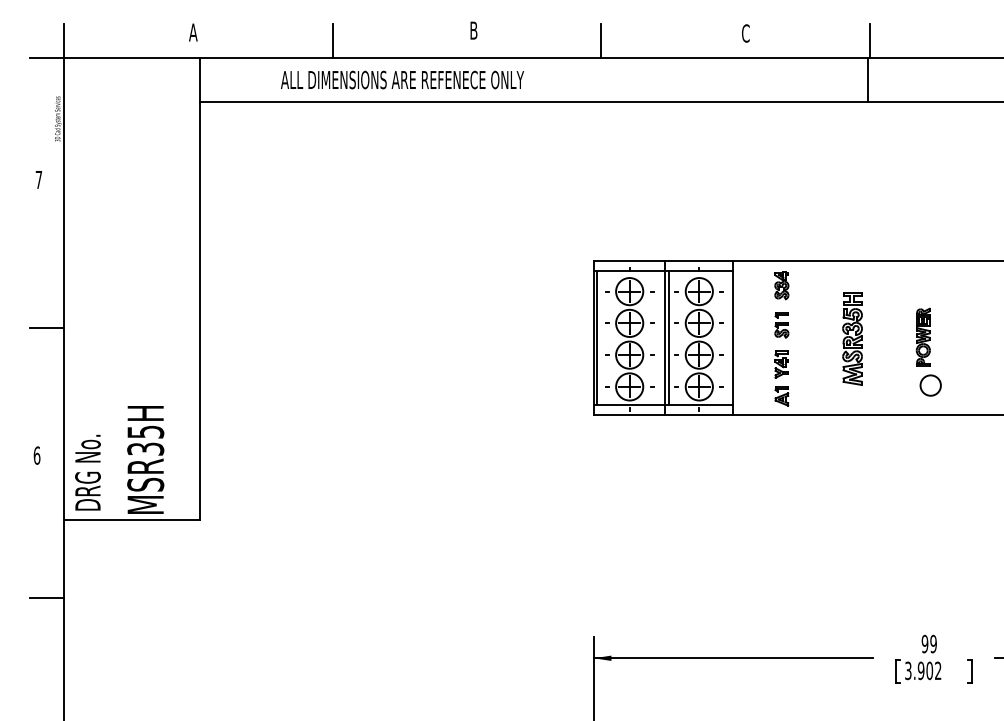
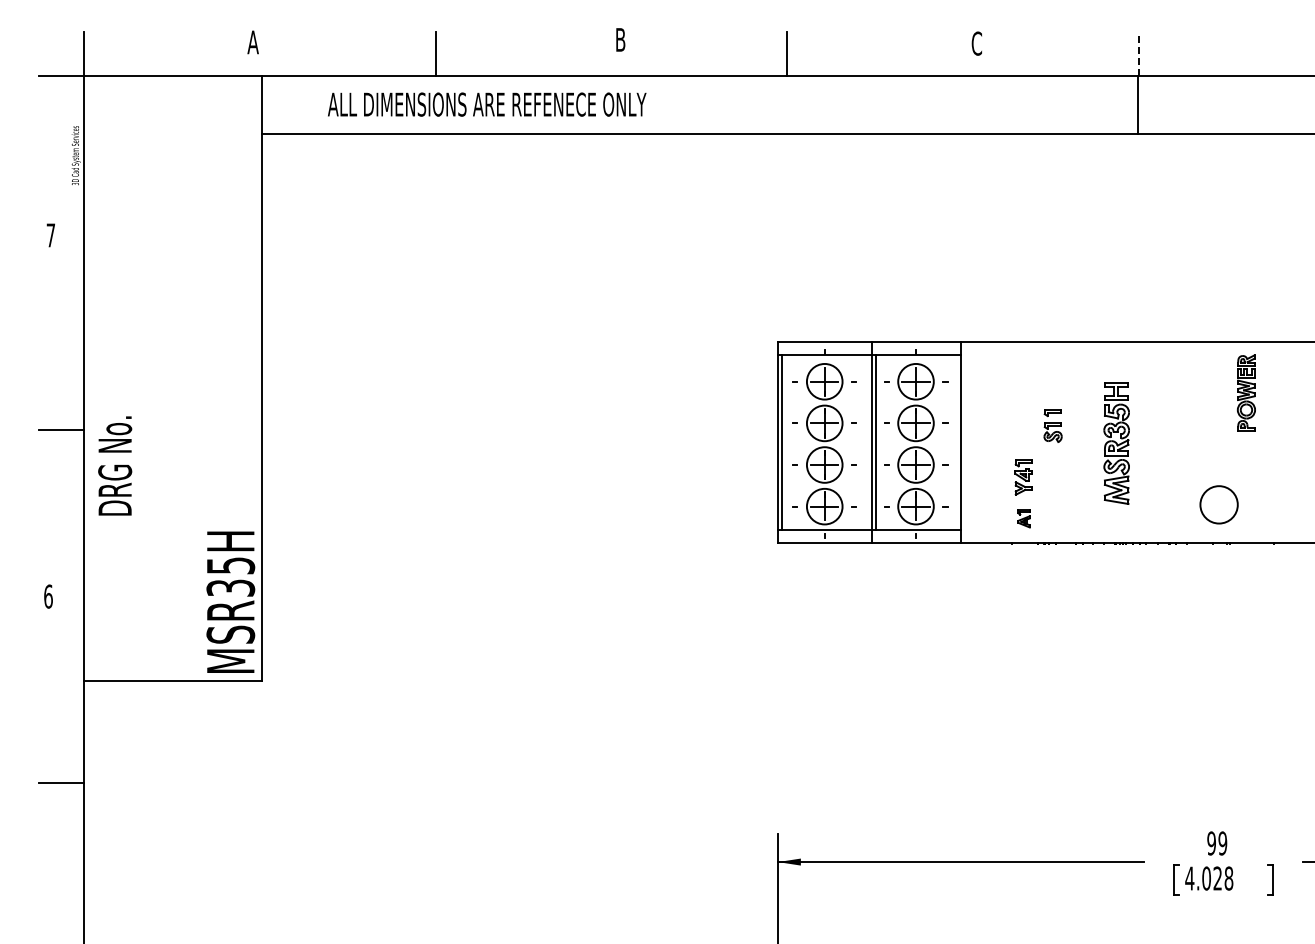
line: (869, 41) -> (1138, 53), solid -> dashed
text: (402, 79) -> (487, 104), moved
part: (781, 285) -> (1023, 373), removed
part: (781, 325) -> (1052, 425), moved
part: (922, 337) -> (1245, 392), moved
circle: (930, 385) -> (1218, 504), size x1.4
part: (781, 395) -> (1023, 518), size x0.7
text: (145, 459) -> (230, 601), moved
text: (88, 472) -> (115, 465), moved
text: (923, 670) -> (1209, 878), 3.902 -> 4.028

